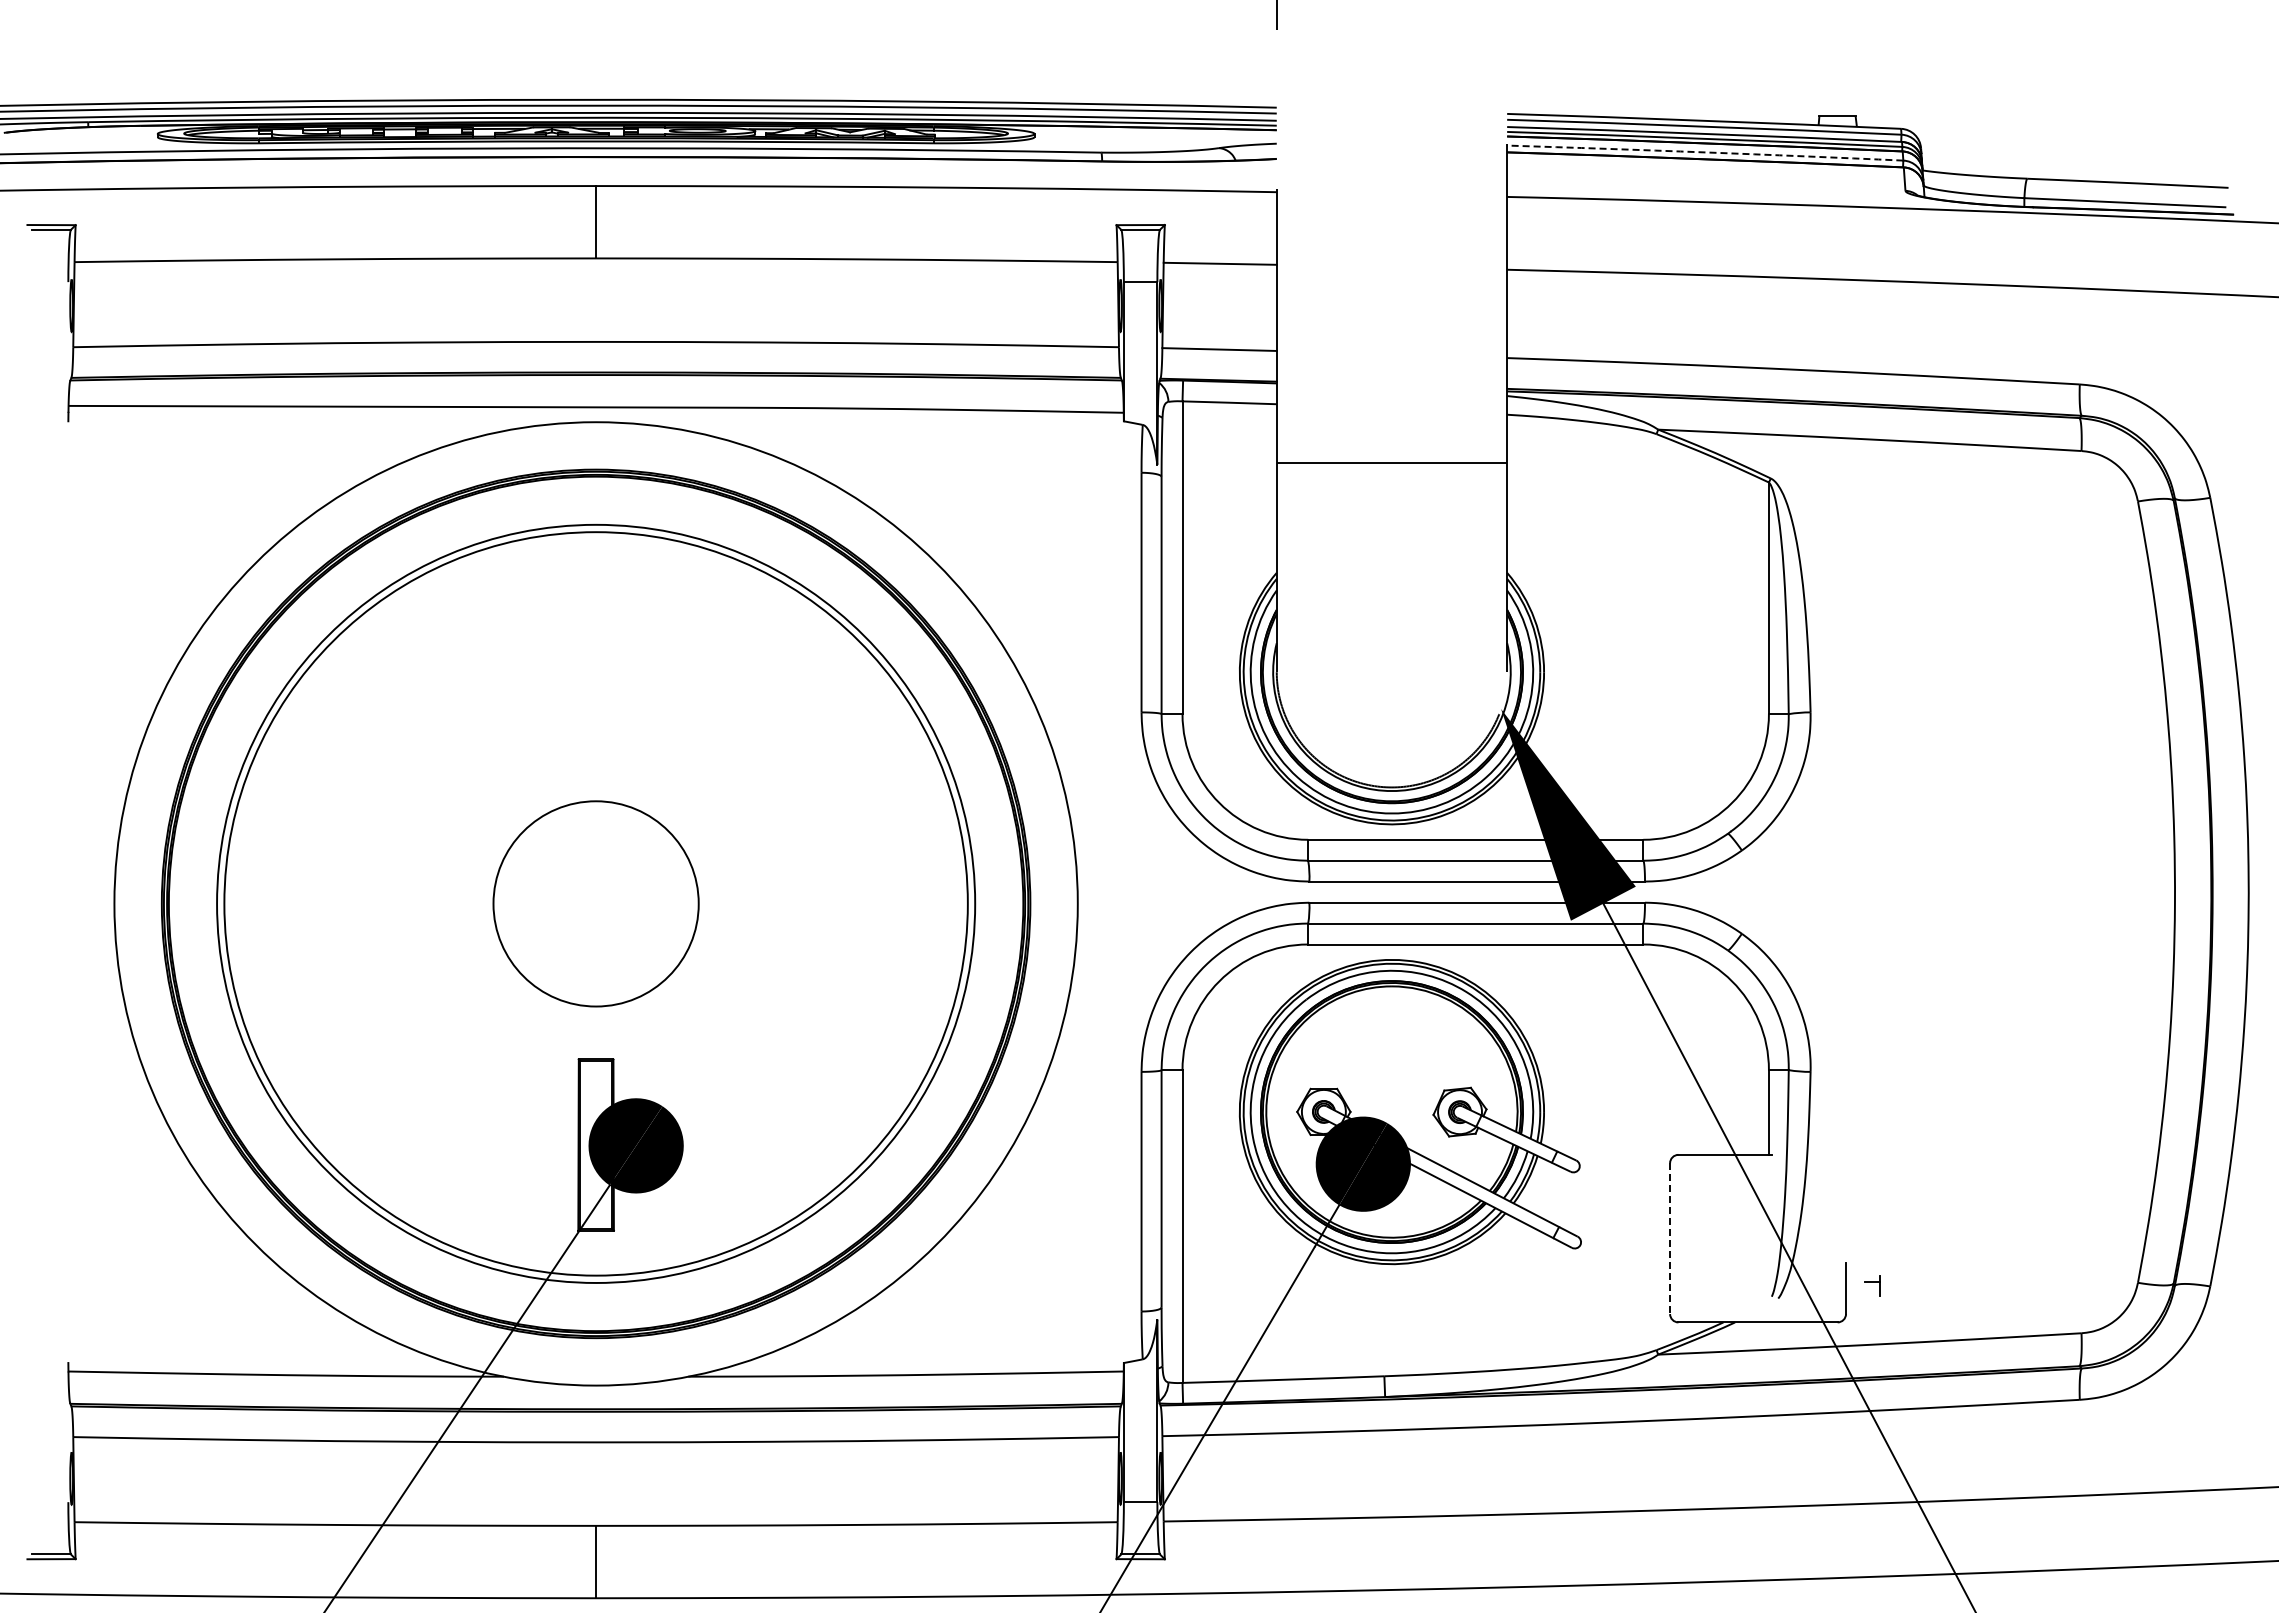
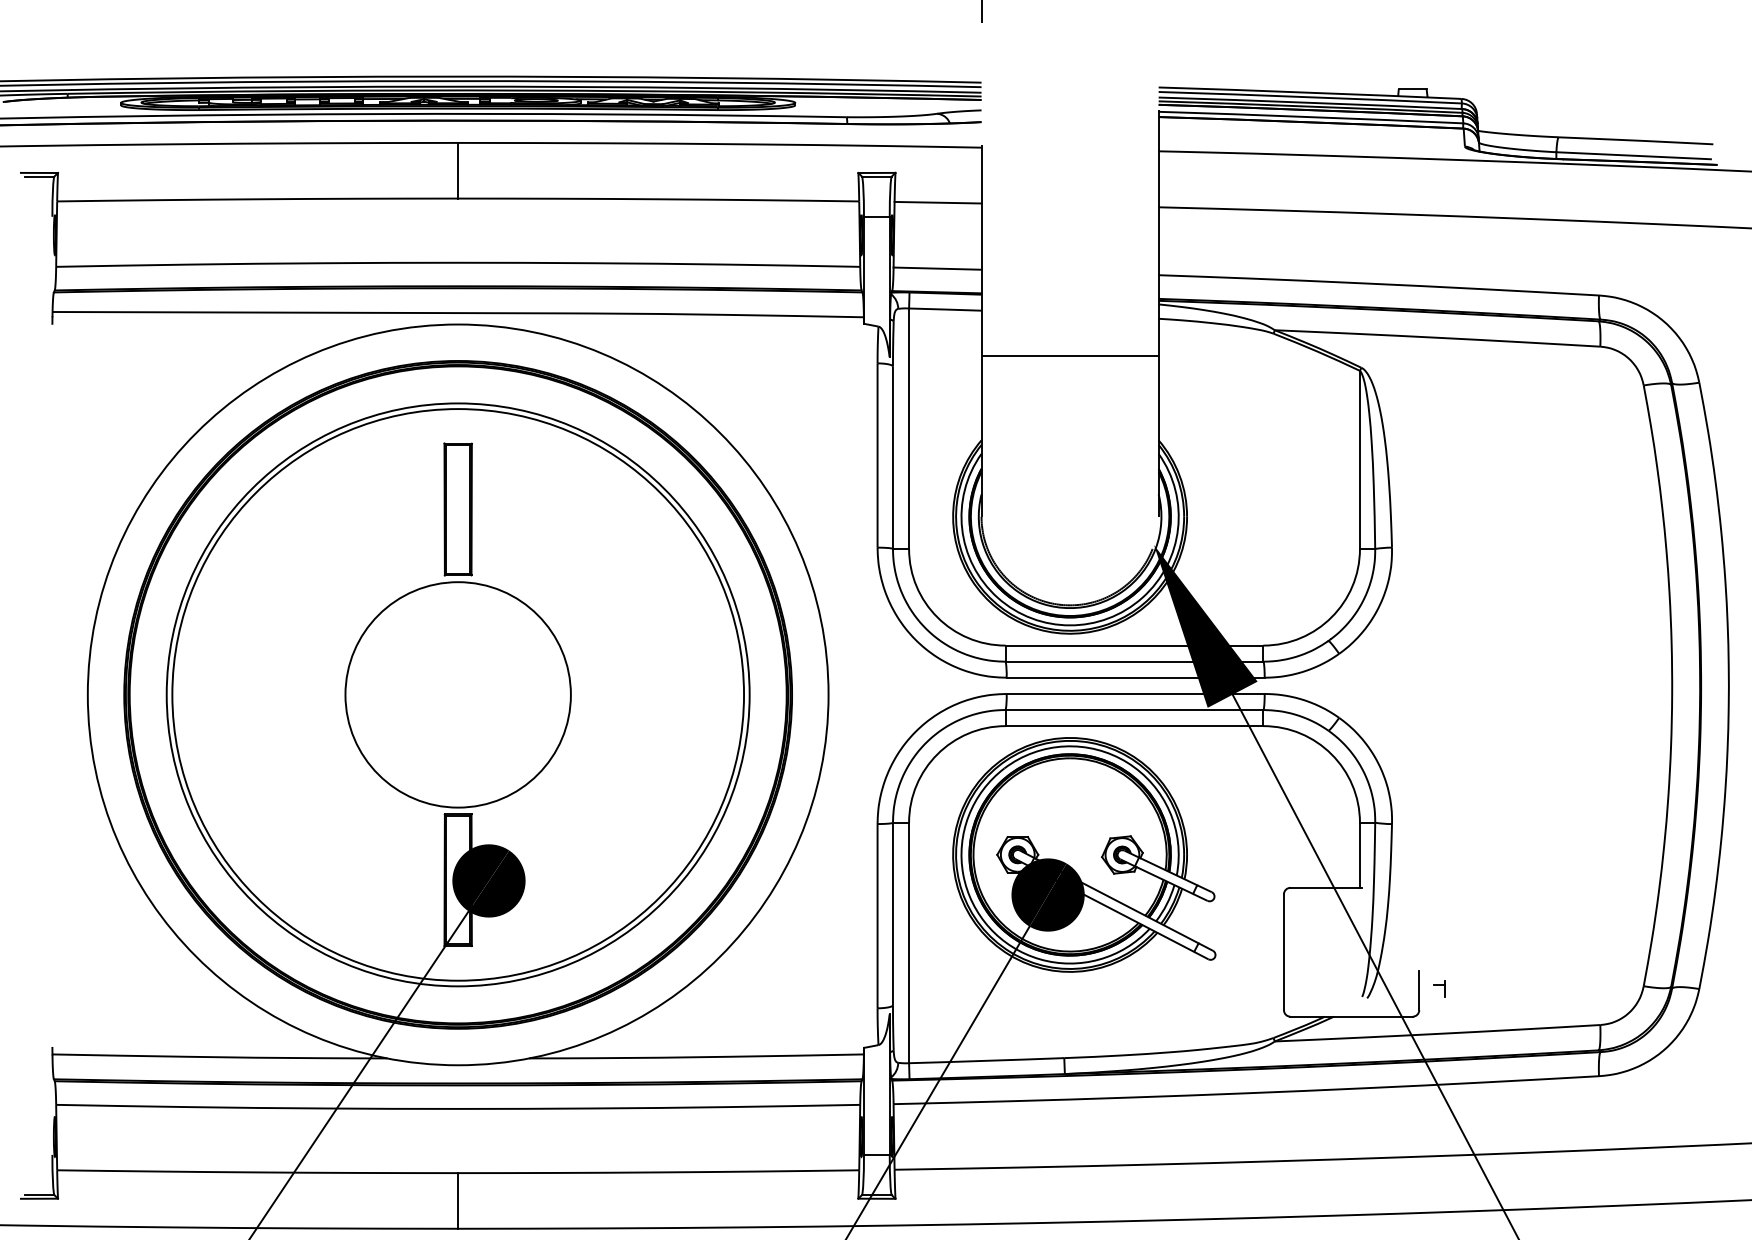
arc: (1705, 152) -> (1311, 117), dashed -> solid
part: (595, 662) -> (457, 509), added
circle: (595, 903) -> (457, 694), size x1.43
line: (1670, 1239) -> (1284, 952), dashed -> solid

